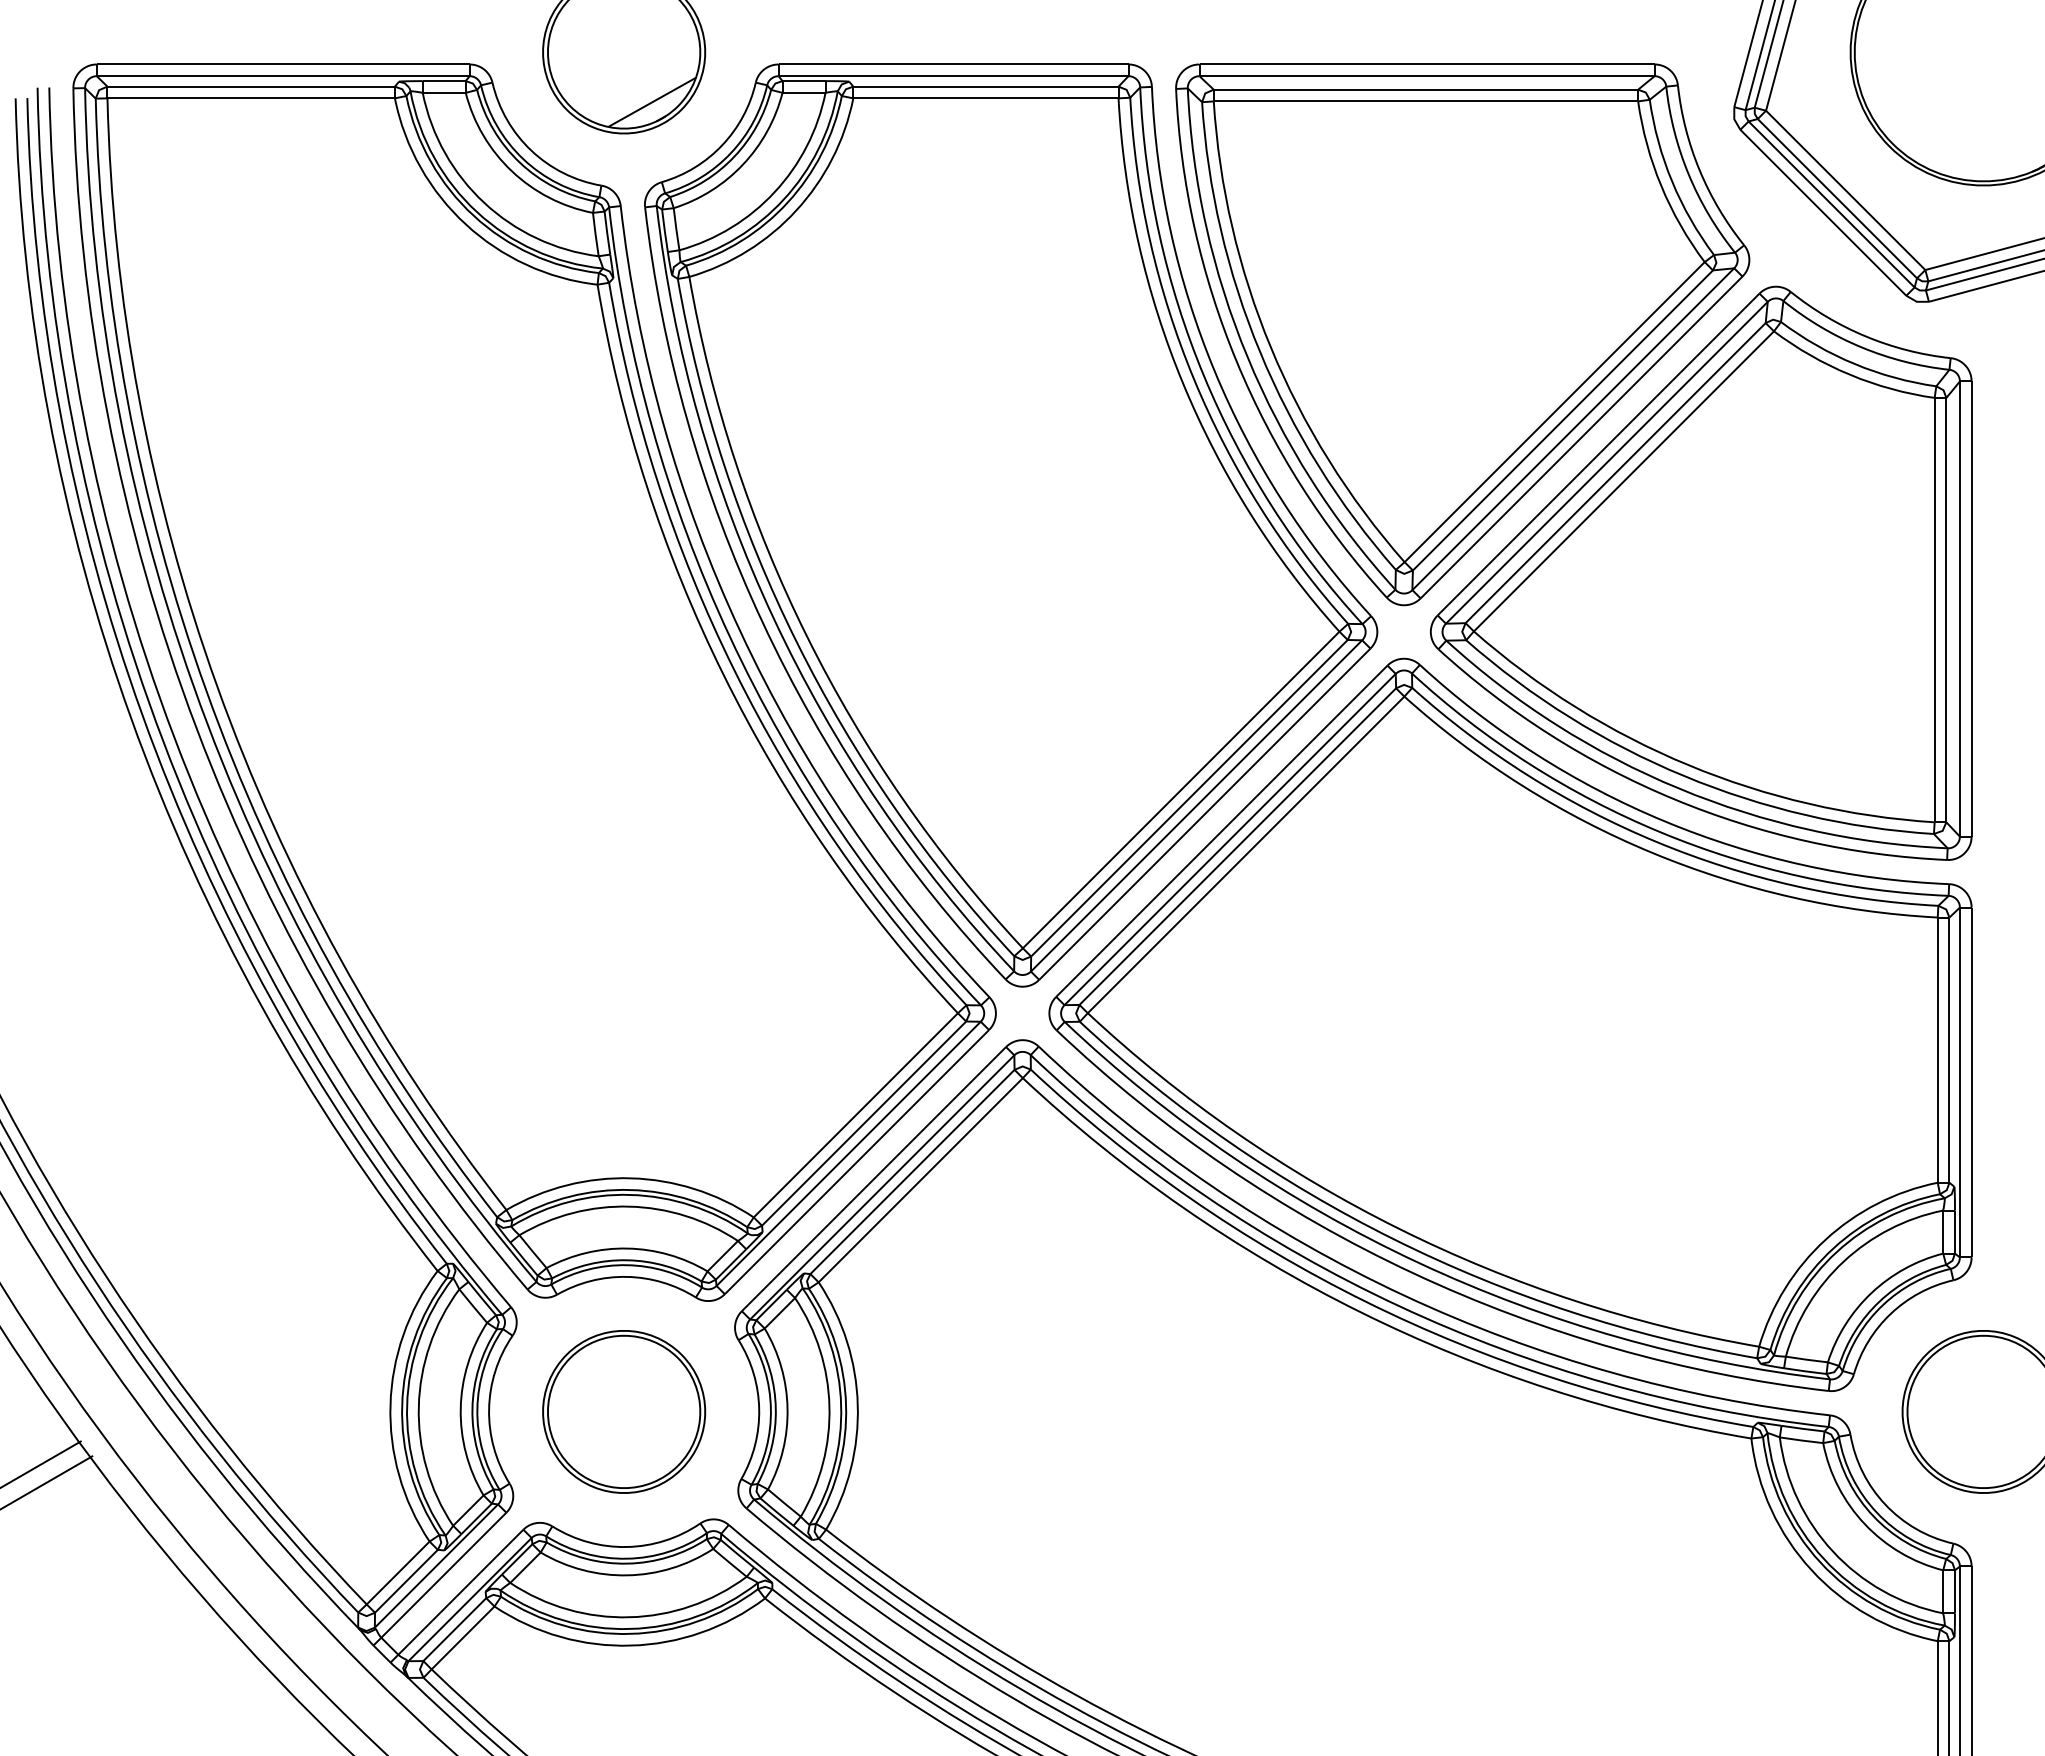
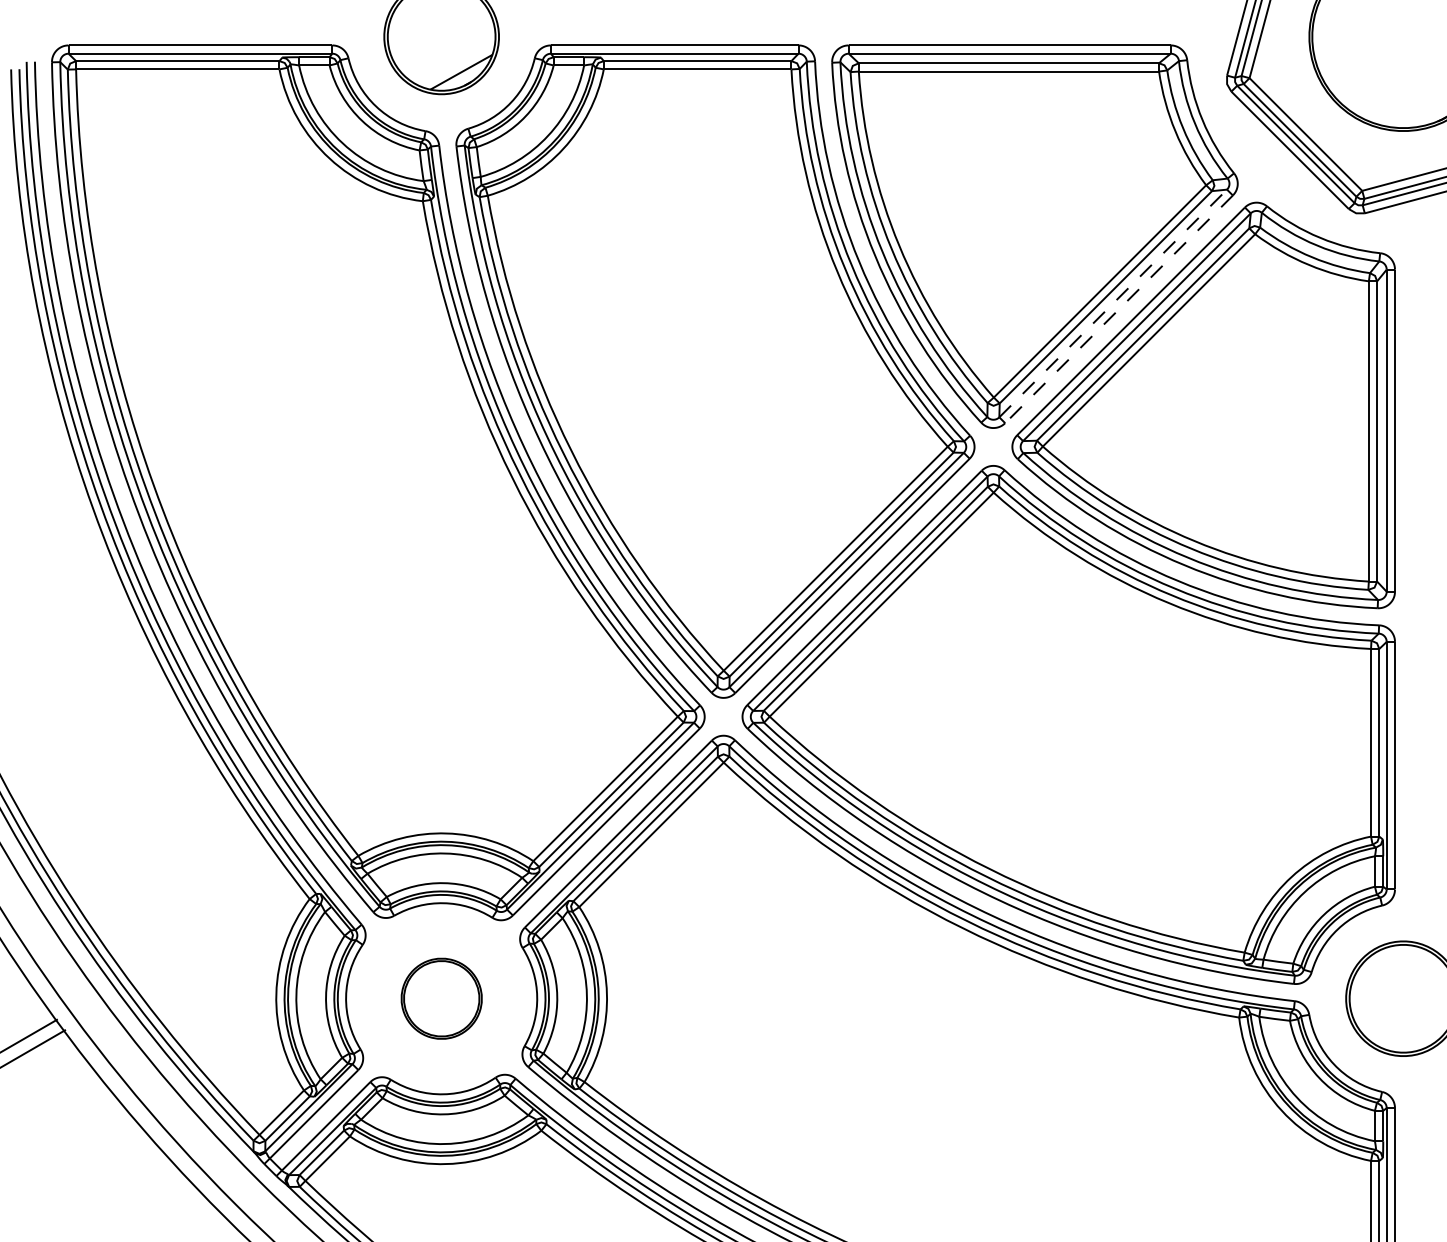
line: (1573, 429) -> (1113, 303), solid -> dashed
line: (1581, 437) -> (1118, 309), solid -> dashed
part: (624, 1411) -> (441, 998), size x0.7

